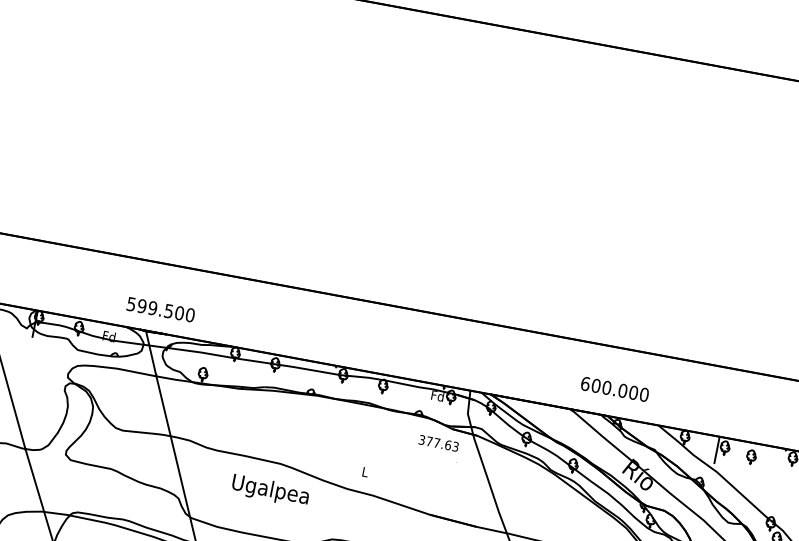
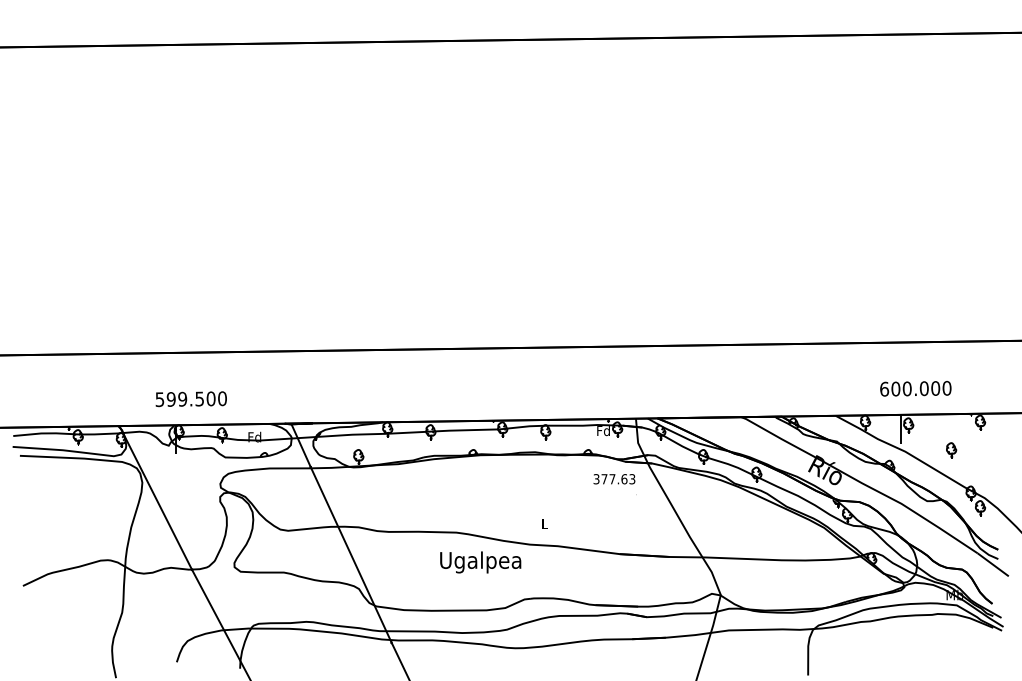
text: (160, 309) -> (190, 399), moved
text: (614, 389) -> (915, 388), moved
part: (751, 457) -> (951, 450), moved
text: (270, 491) -> (480, 562), moved

